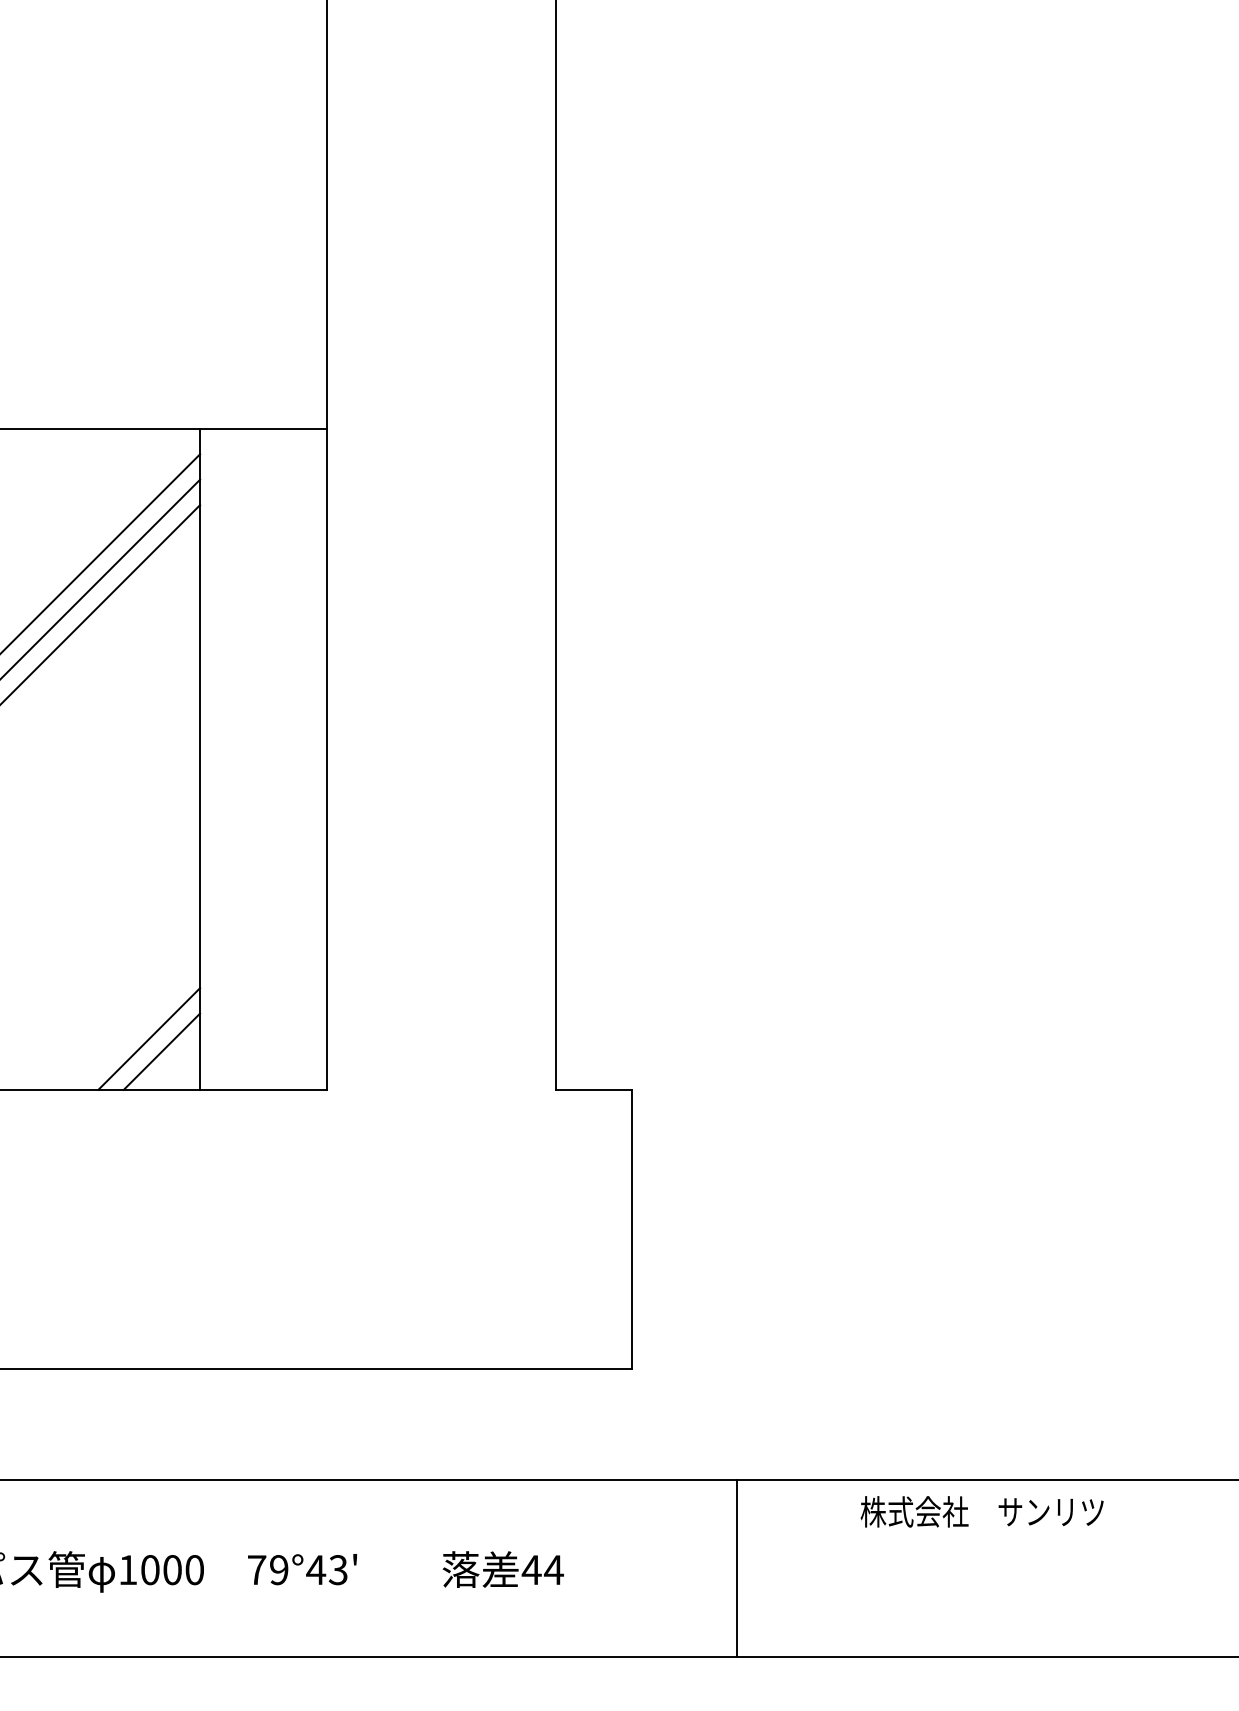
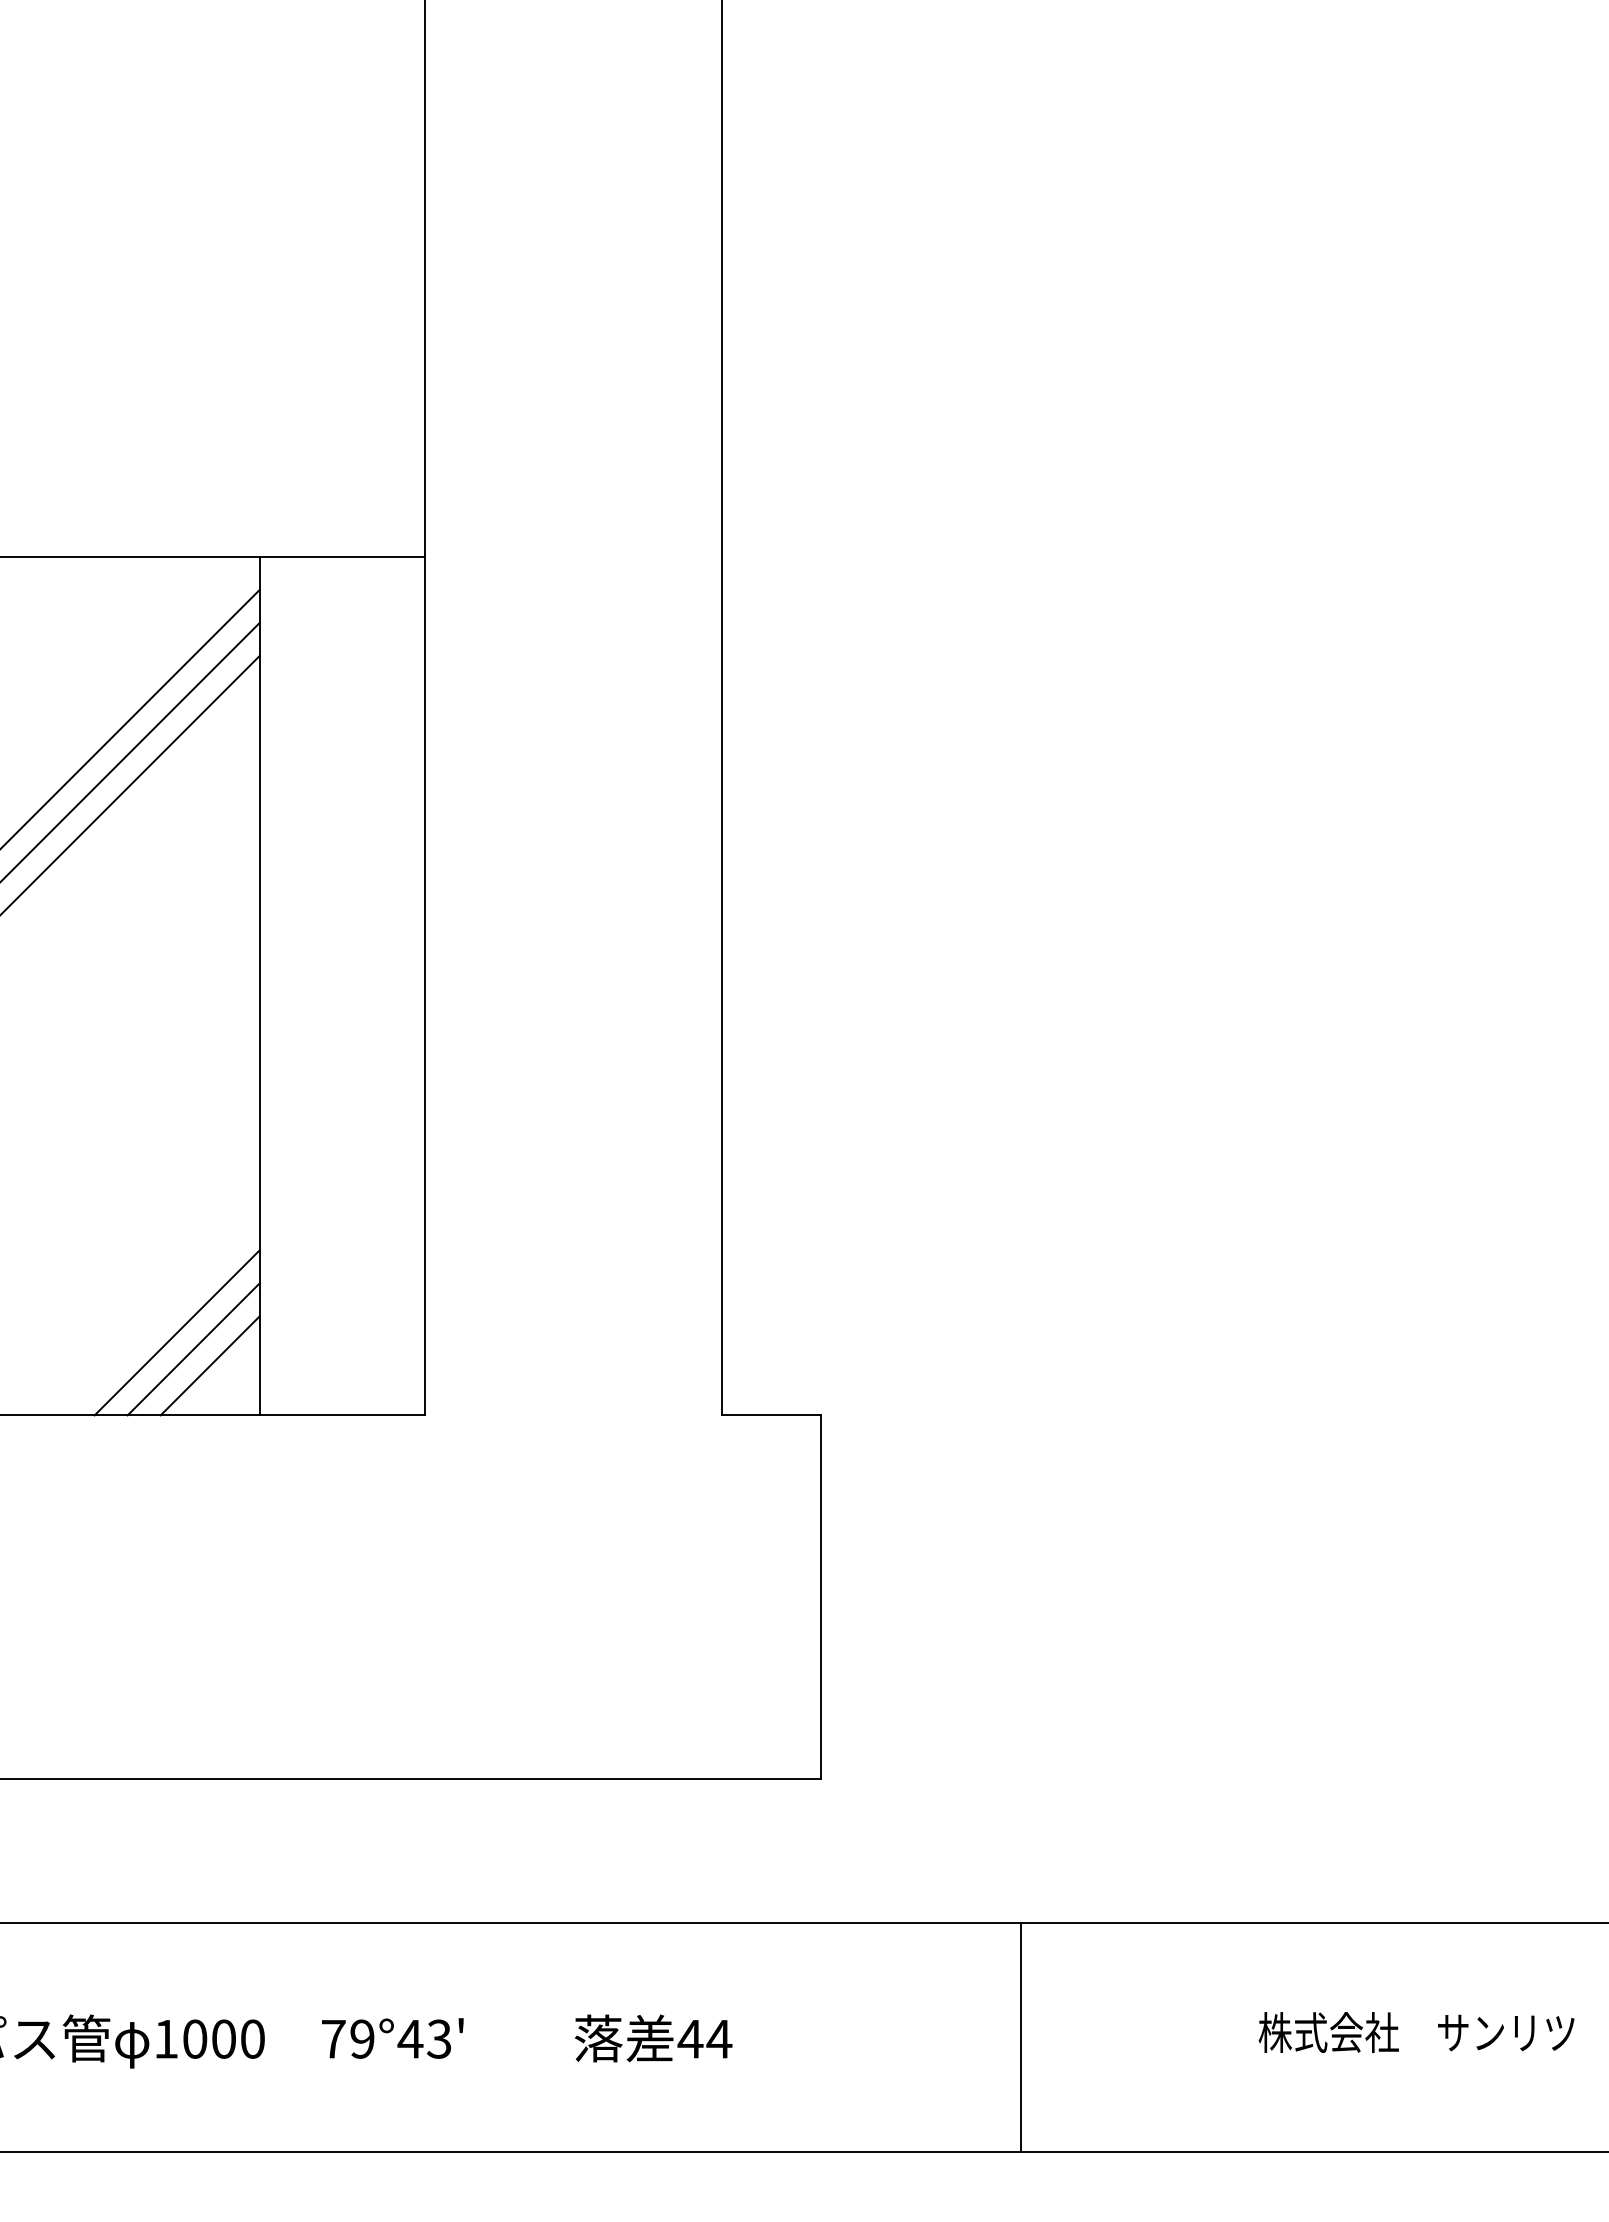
line: (136, 1026) -> (176, 1332), added
text: (982, 1511) -> (1416, 2032), moved
line: (737, 1568) -> (1020, 2036), moved

